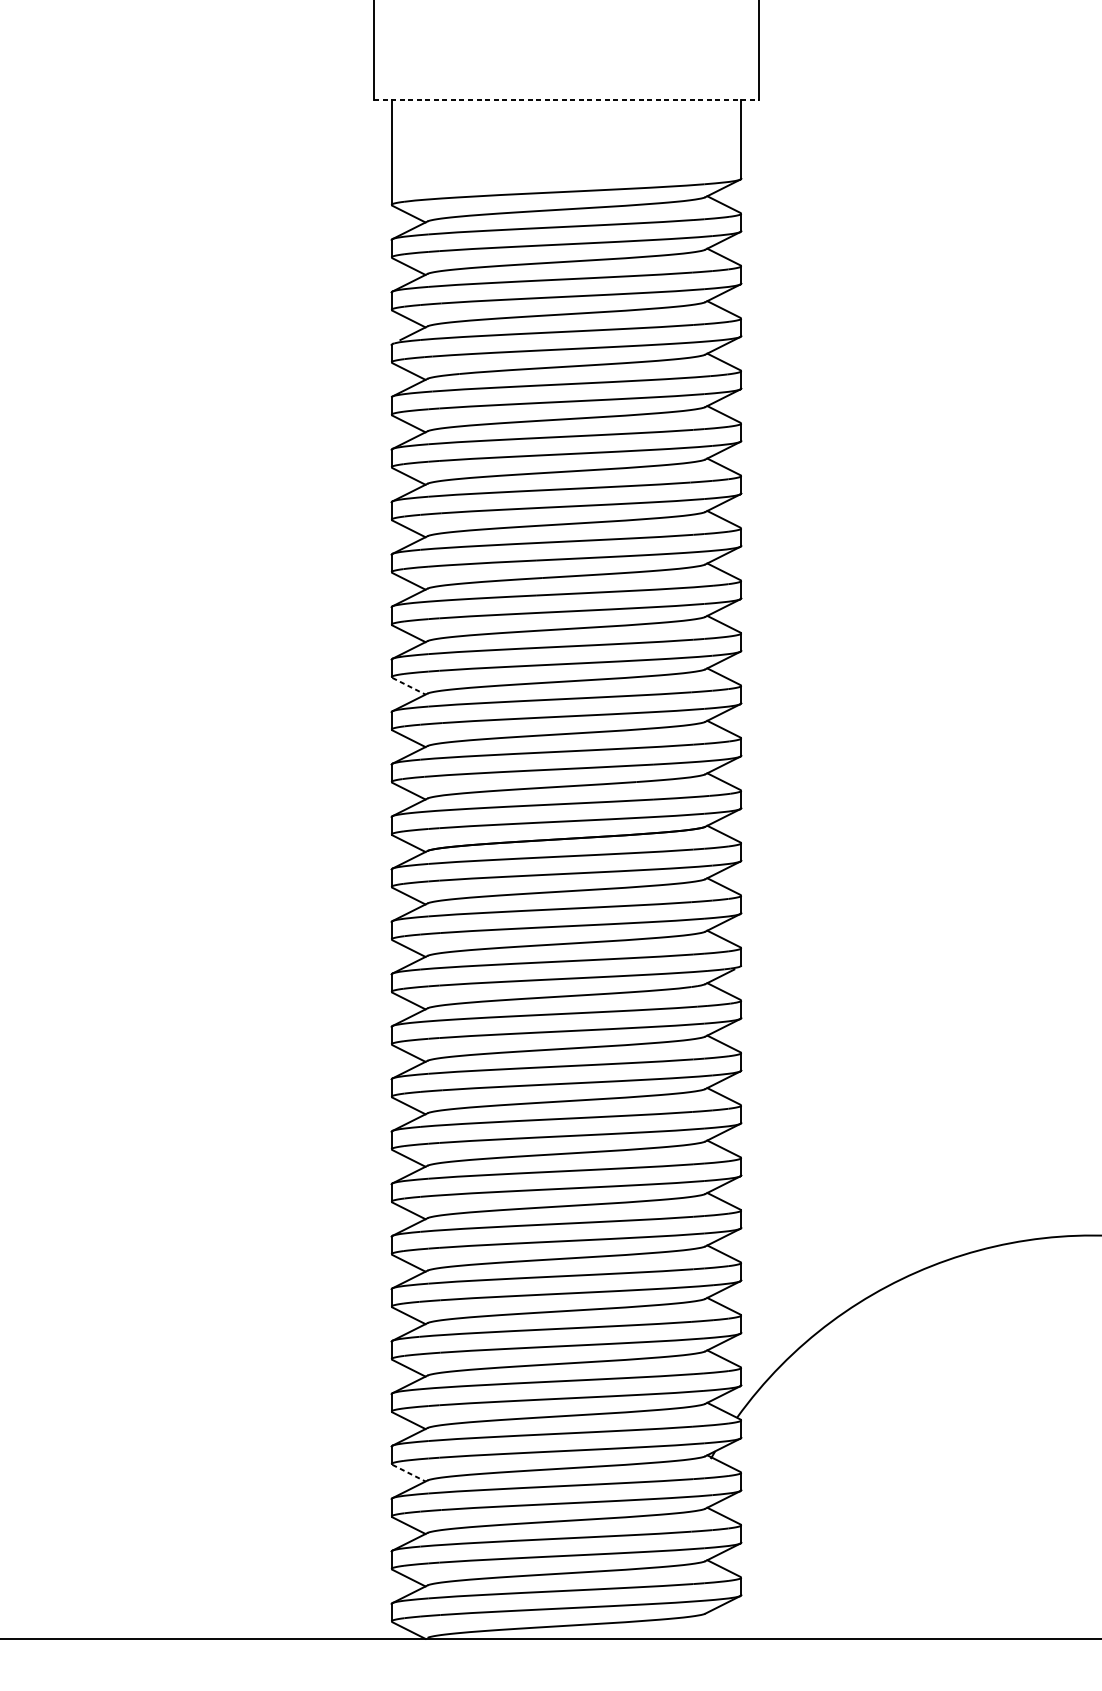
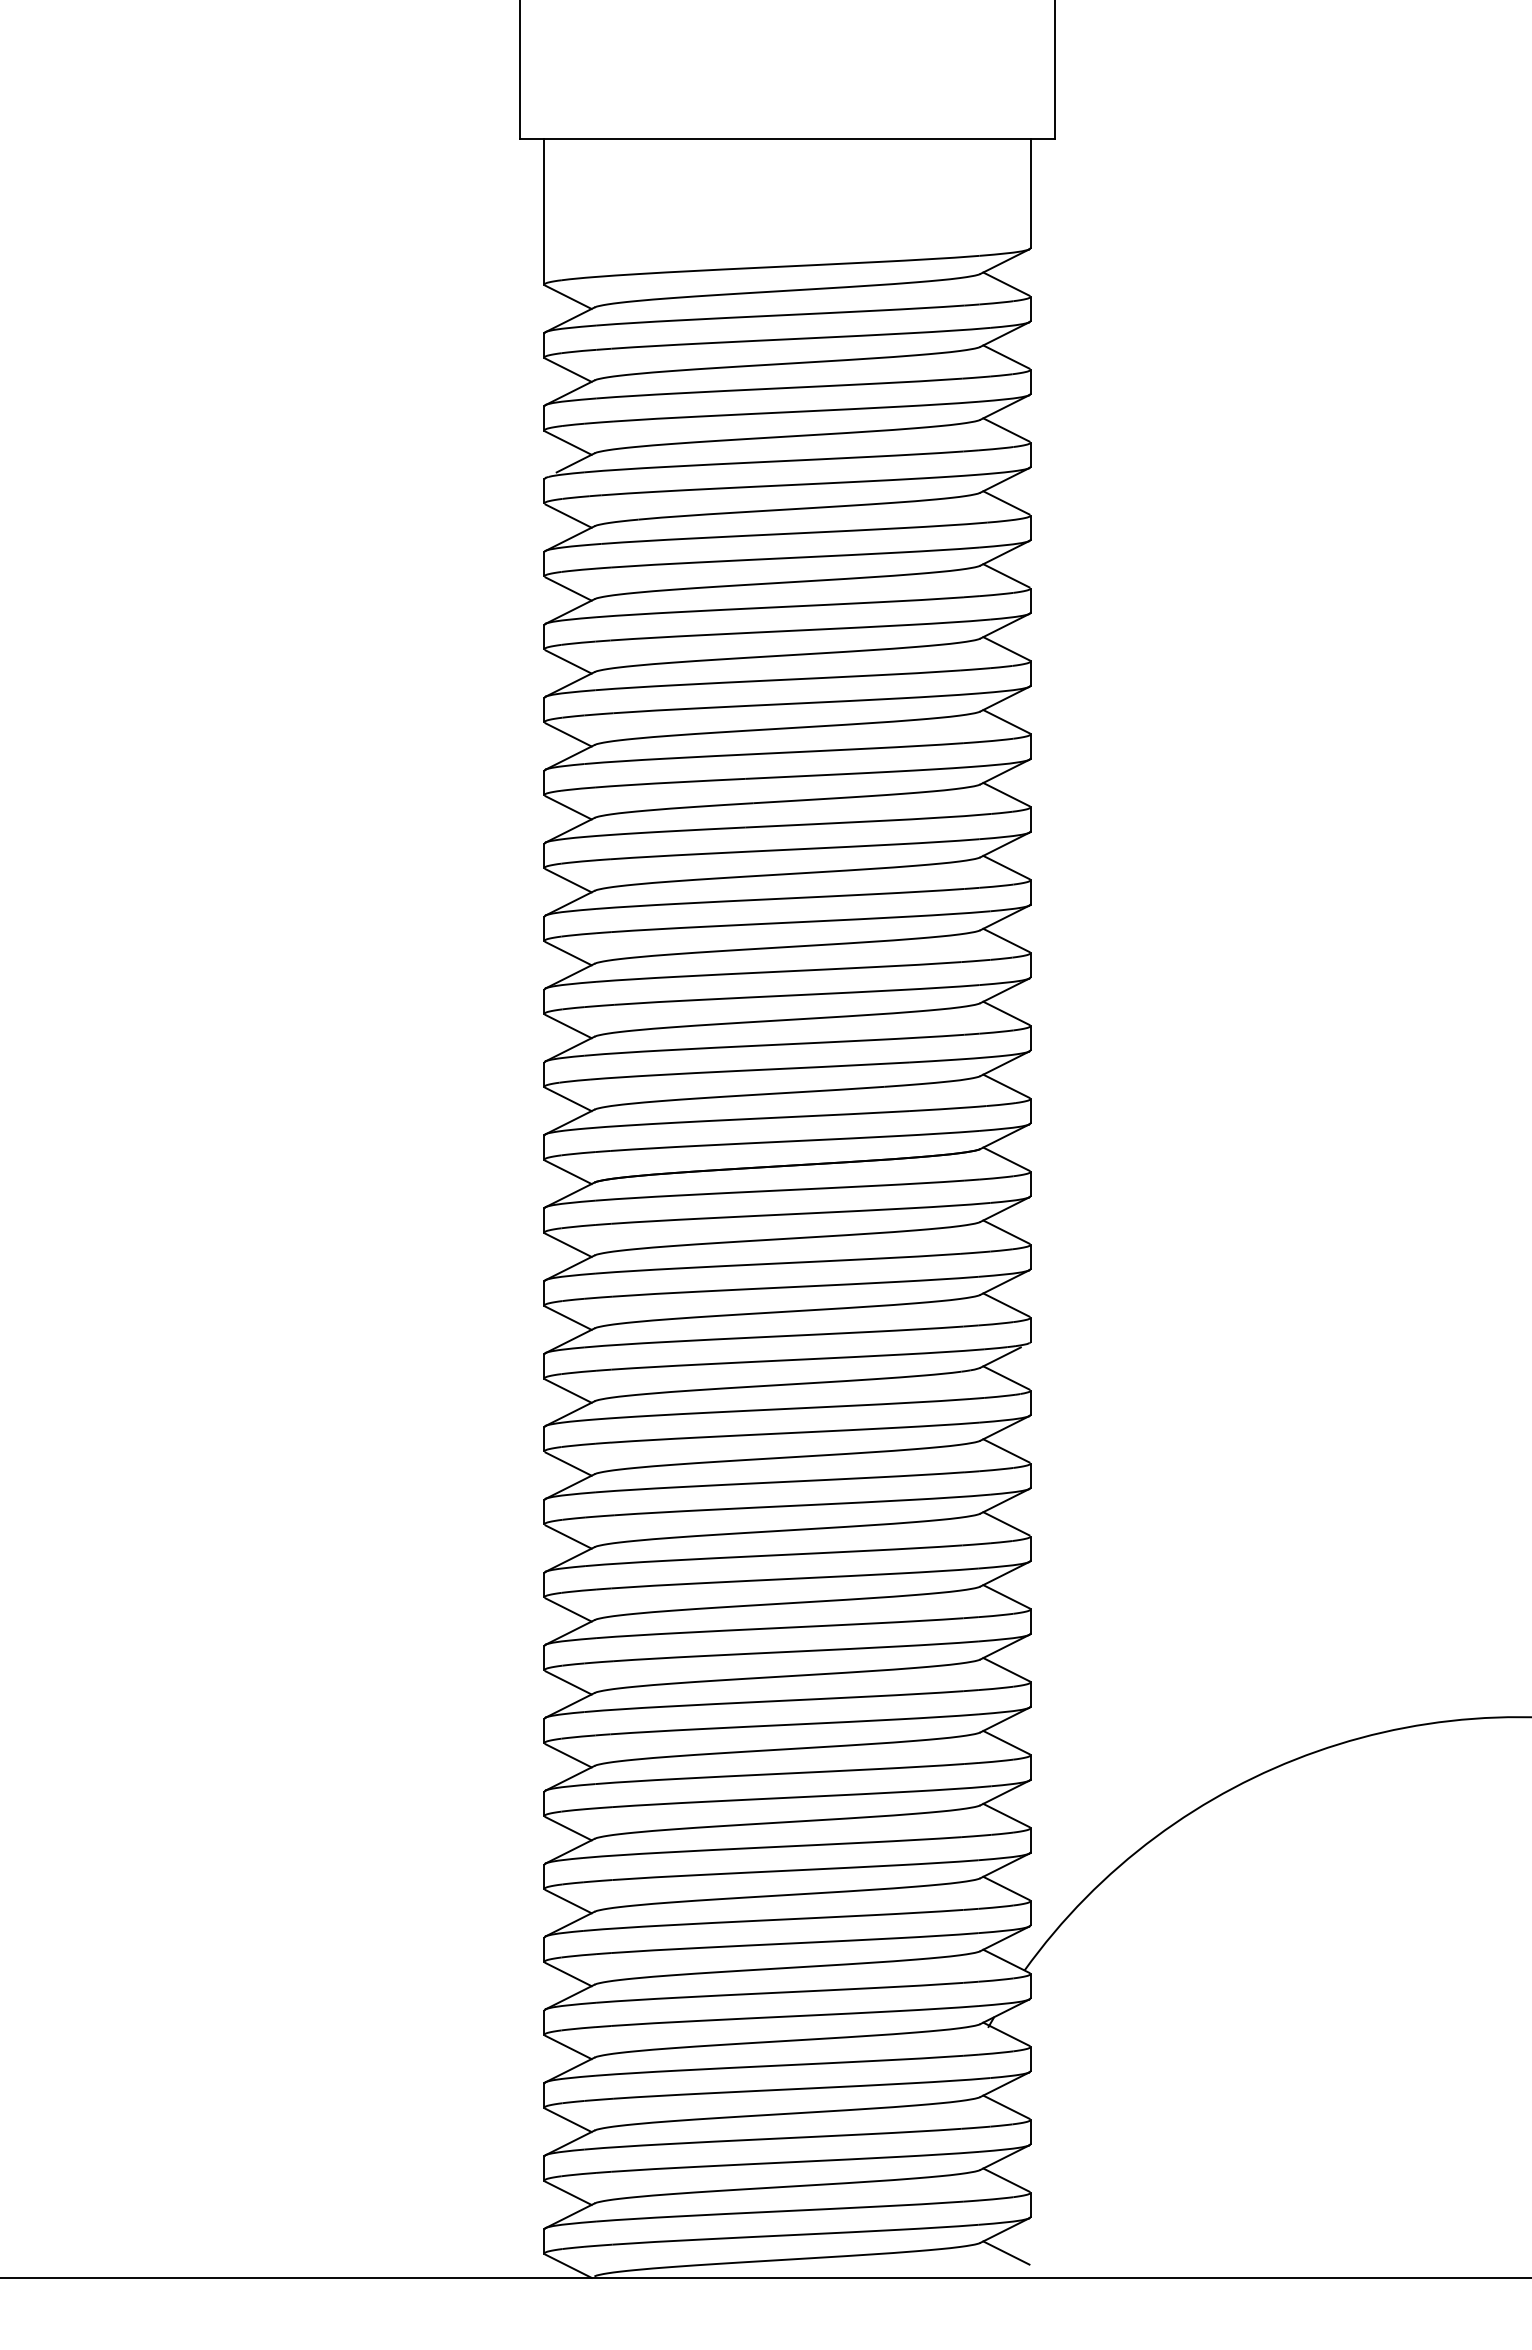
line: (567, 99) -> (788, 138), dashed -> solid
line: (408, 686) -> (568, 953), dashed -> solid
line: (408, 1473) -> (568, 2047), dashed -> solid
line: (724, 1620) -> (1006, 2252), added

